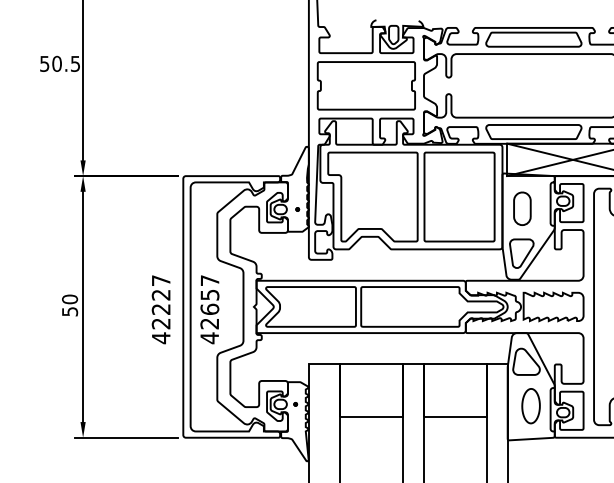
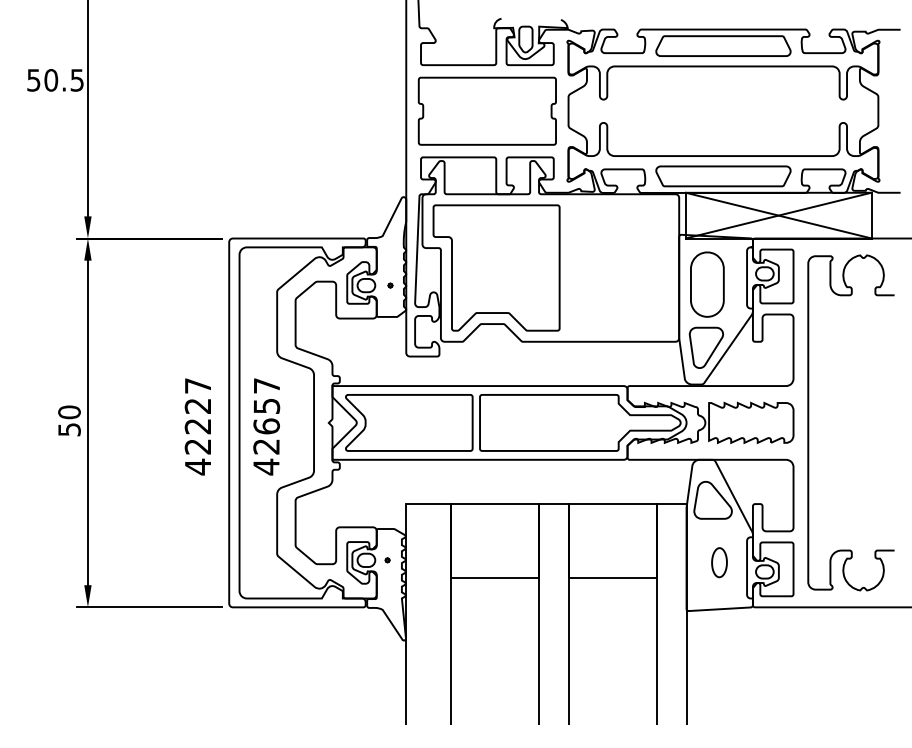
part: (459, 196) -> (618, 267), removed
part: (521, 208) -> (706, 284), size x1.4
part: (531, 405) -> (719, 562), size x0.6

